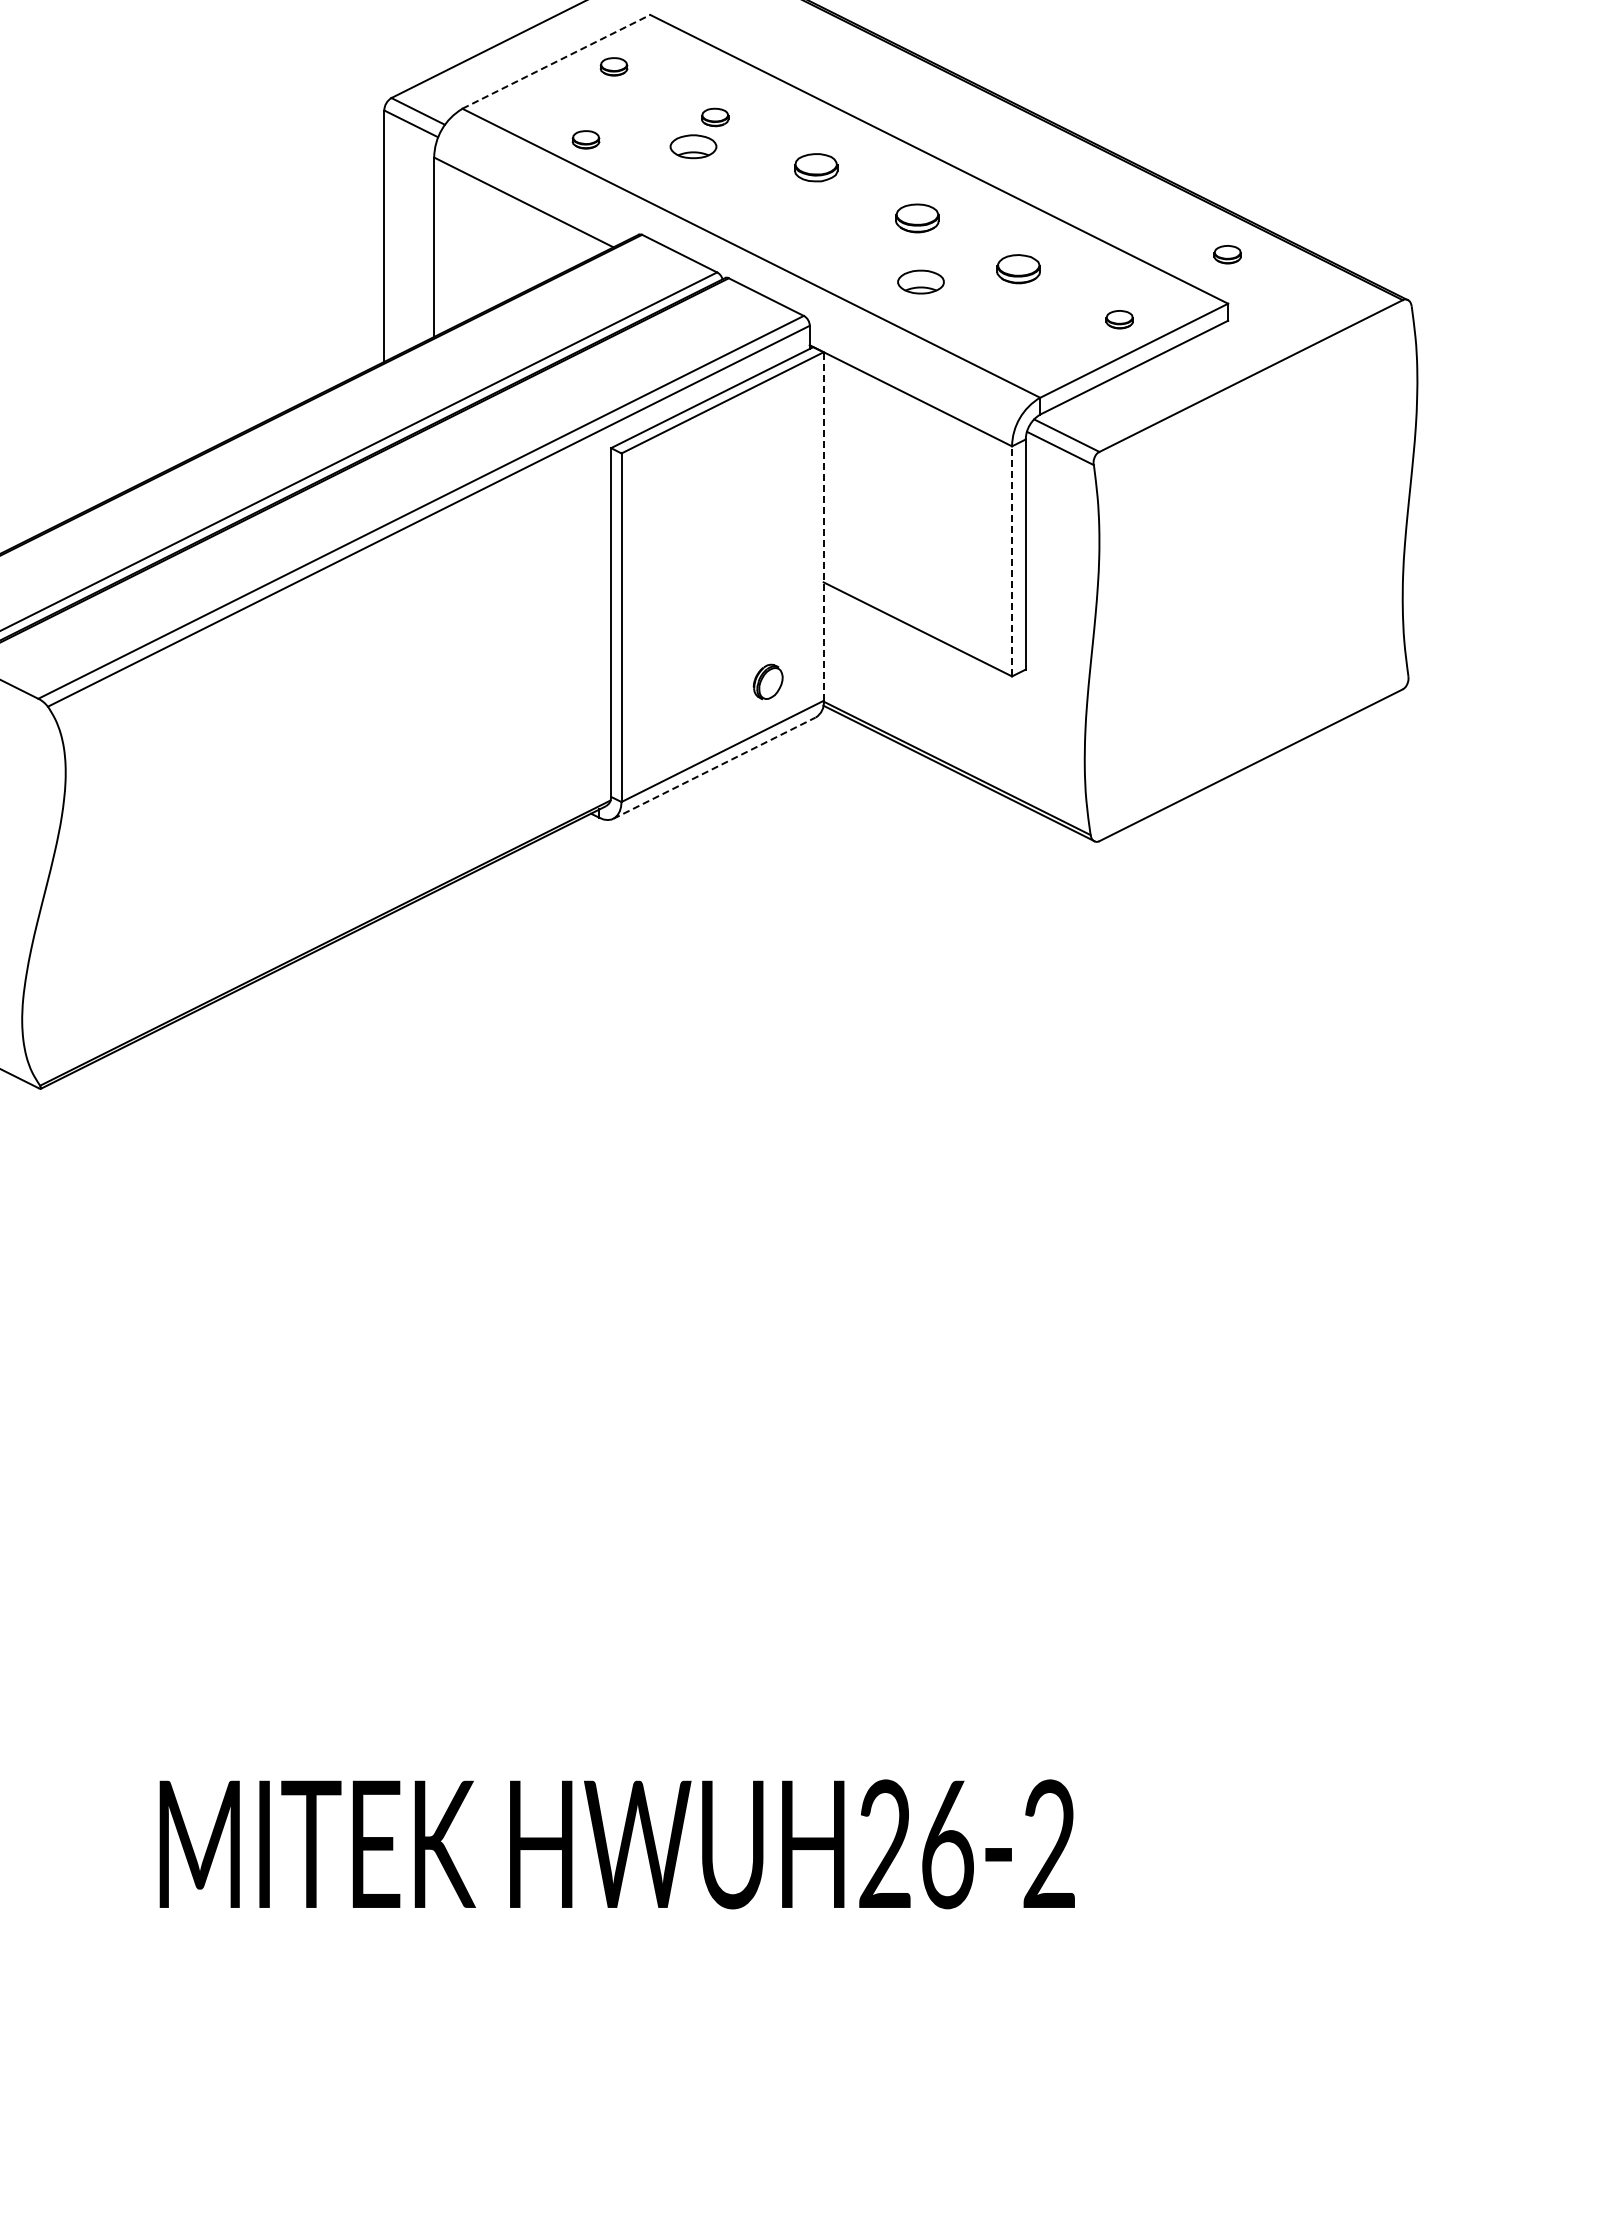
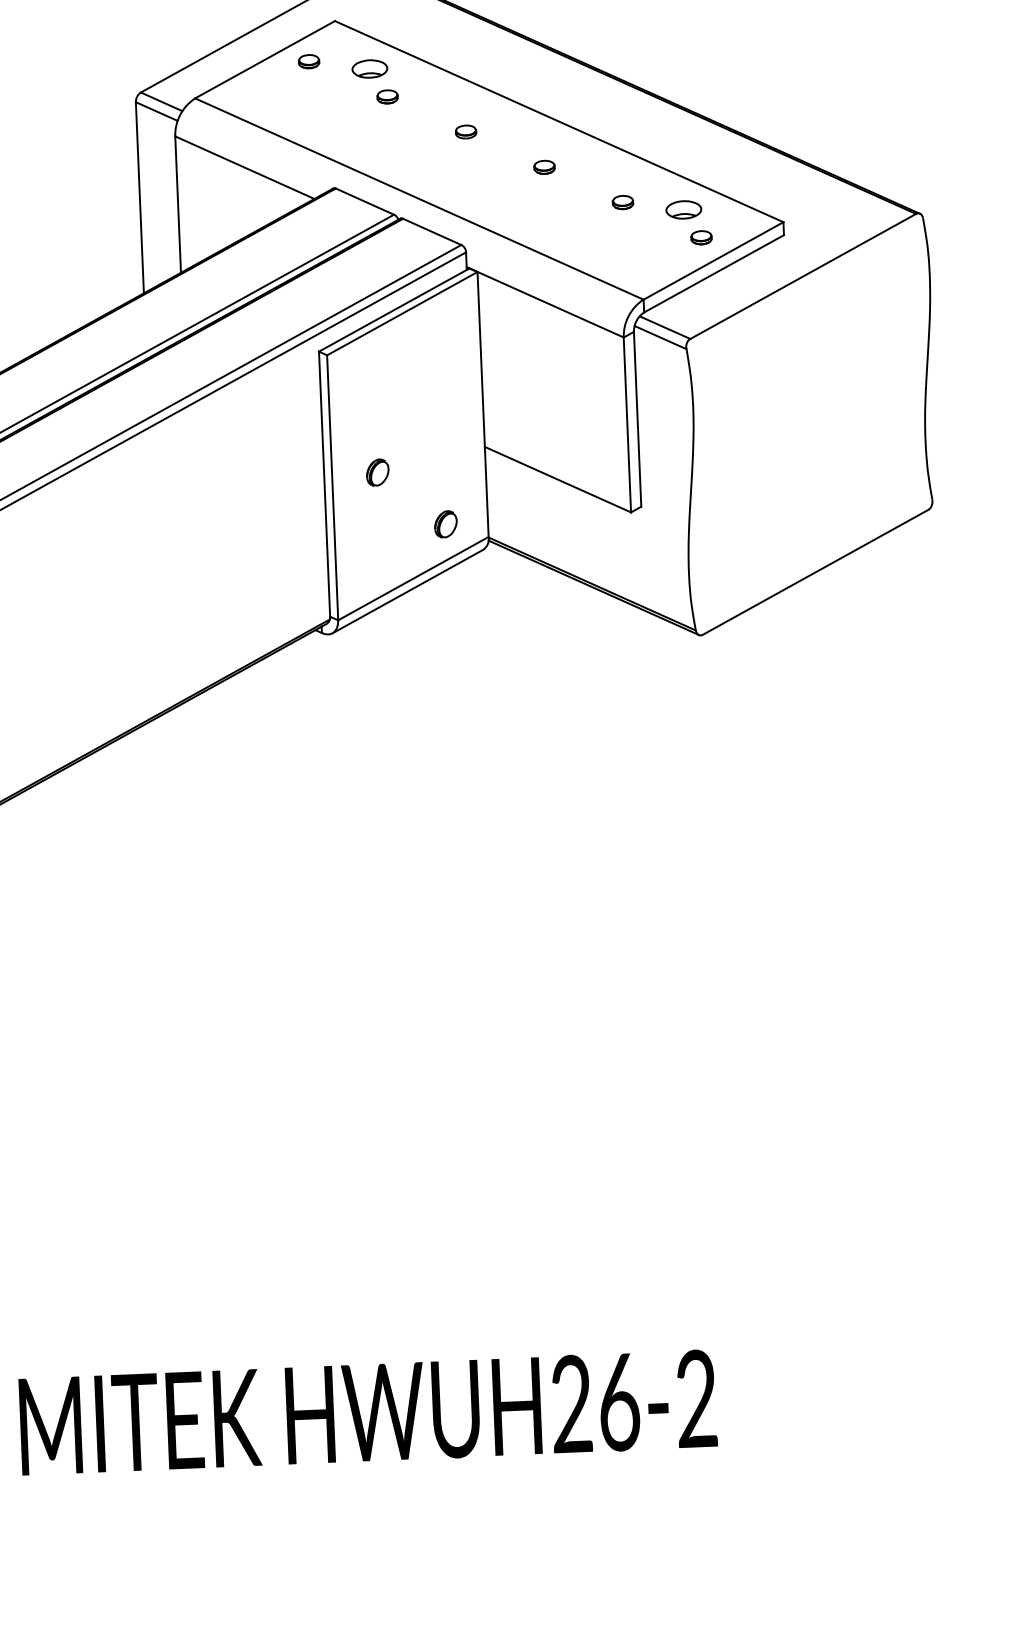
line: (556, 61) -> (265, 59), dashed -> solid
part: (585, 139) -> (289, 117), removed
part: (693, 146) -> (369, 68), moved
part: (816, 167) -> (466, 131), size x0.62
part: (917, 218) -> (544, 167), size x0.62
part: (1227, 254) -> (781, 184), removed
part: (1018, 268) -> (622, 202), size x0.62
part: (920, 281) -> (683, 209), moved
line: (823, 526) -> (482, 404), dashed -> solid
line: (1012, 560) -> (627, 424), dashed -> solid
part: (681, 610) -> (377, 472), added
line: (714, 767) -> (407, 591), dashed -> solid

